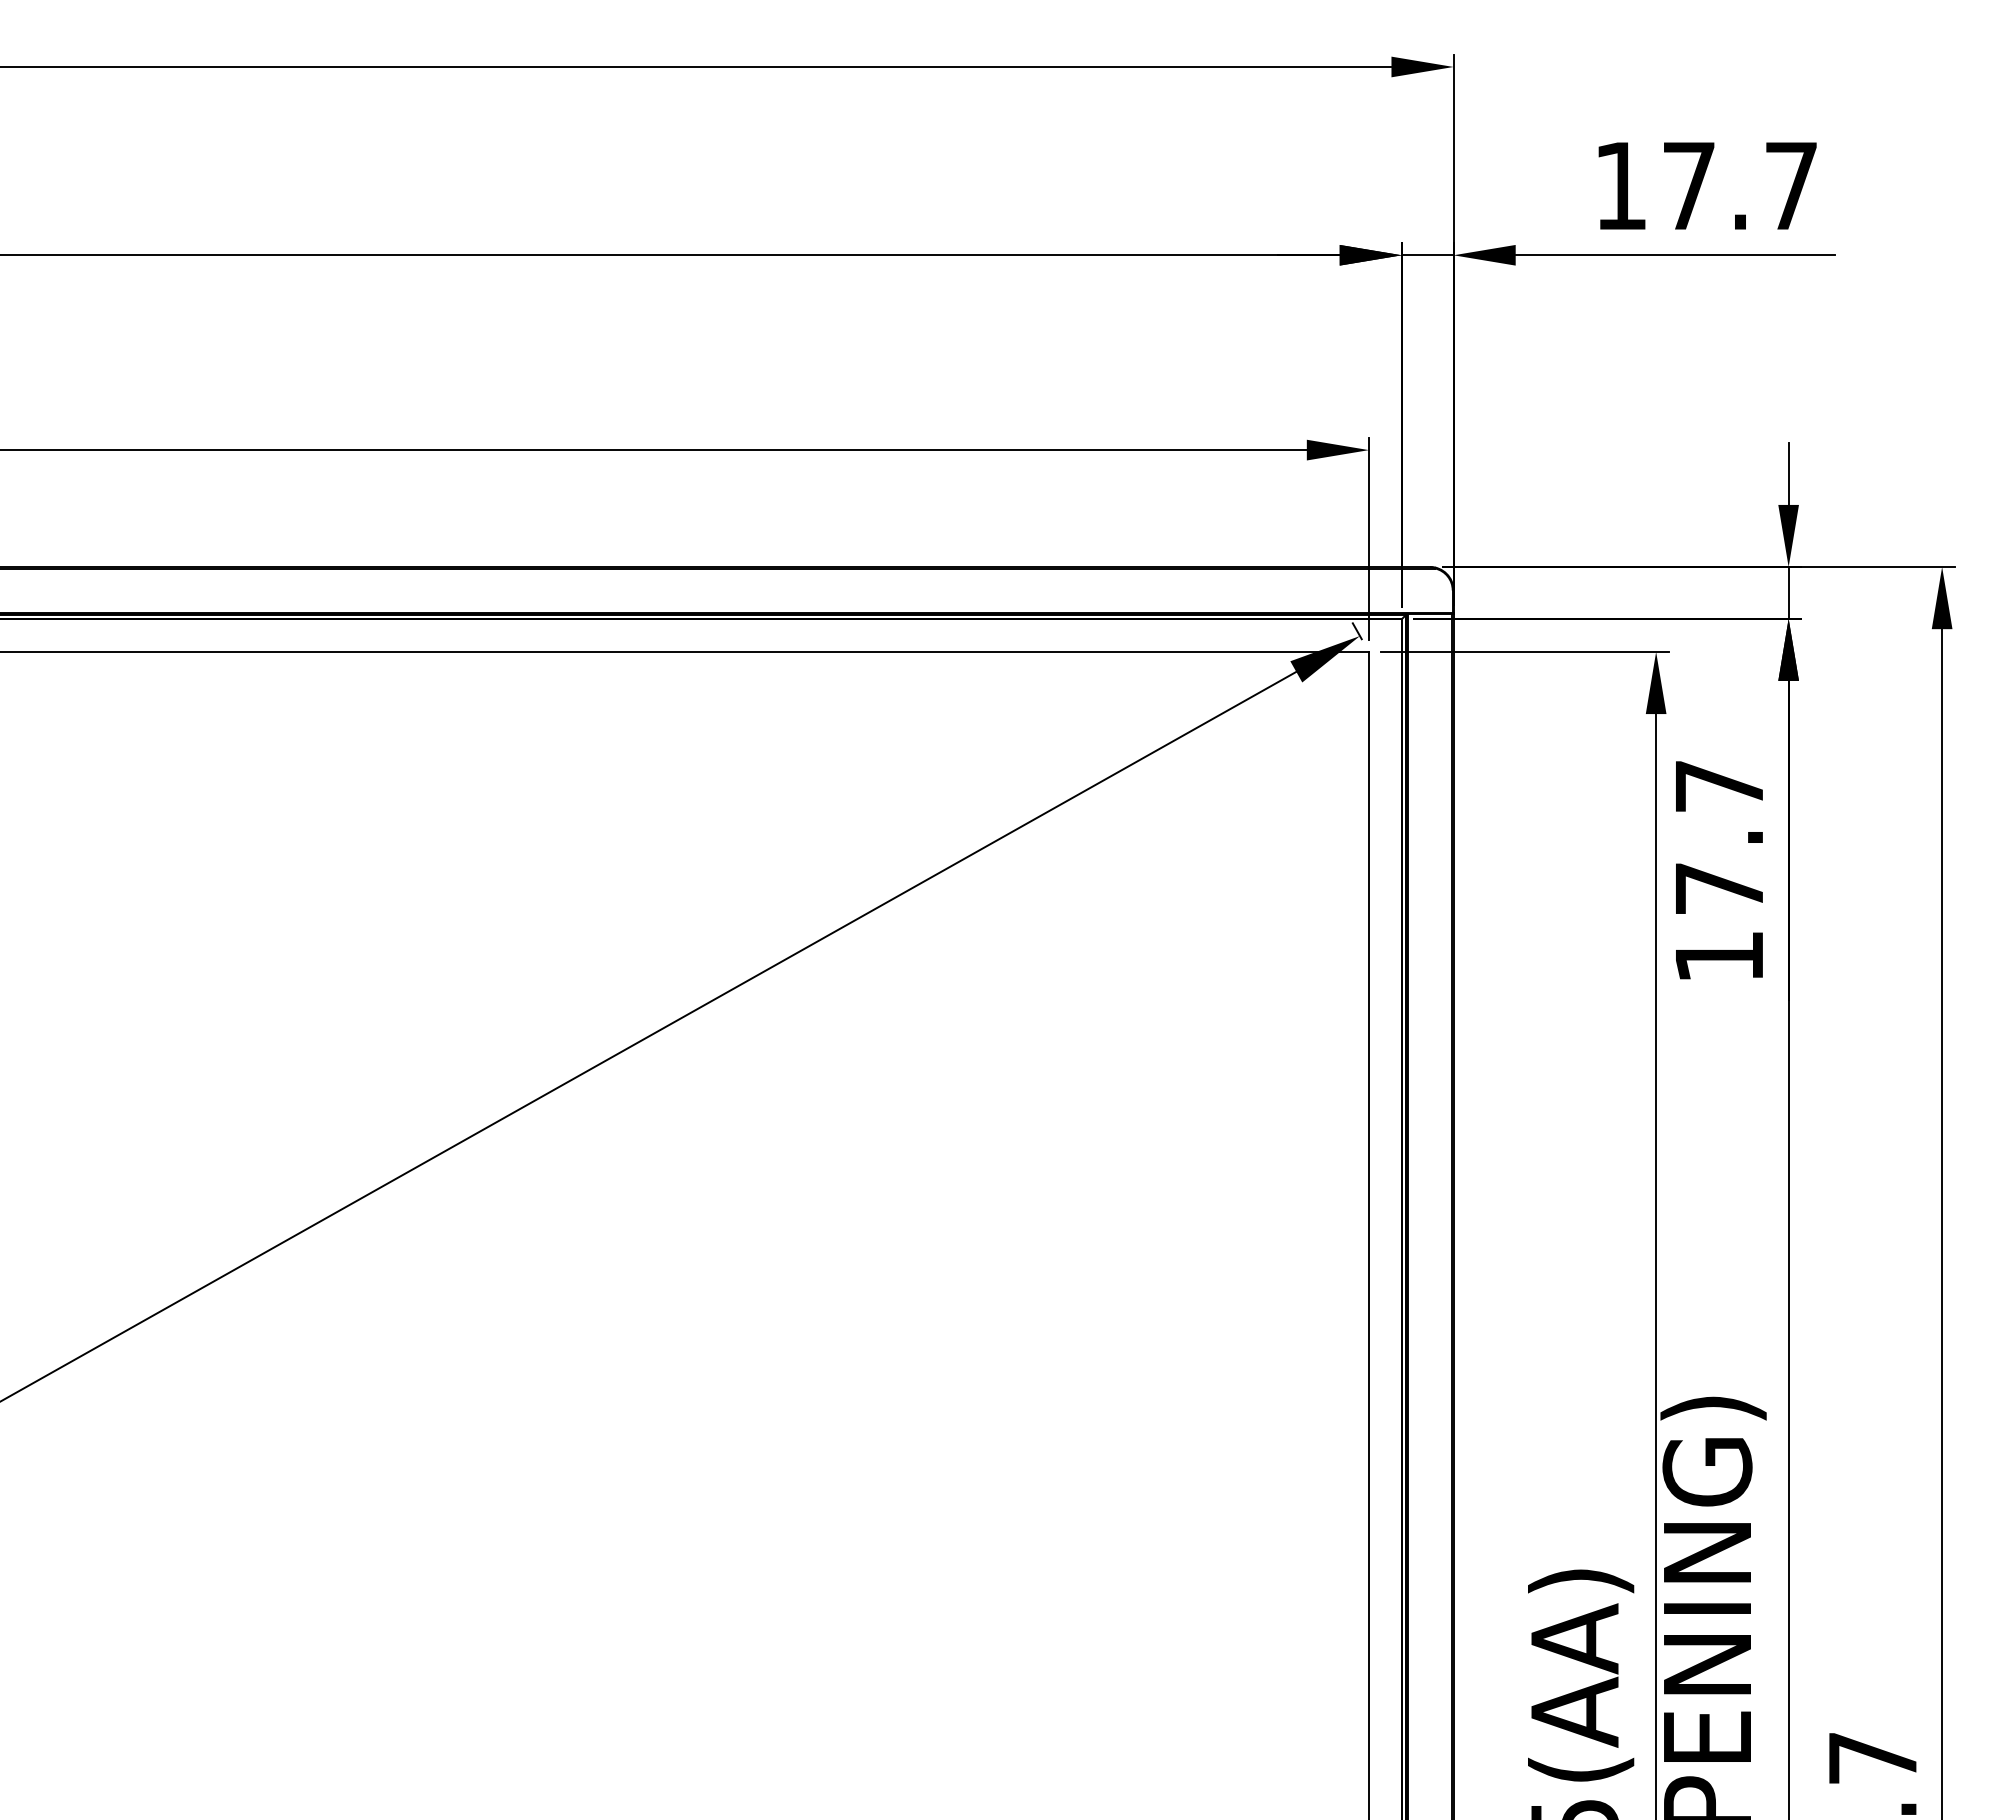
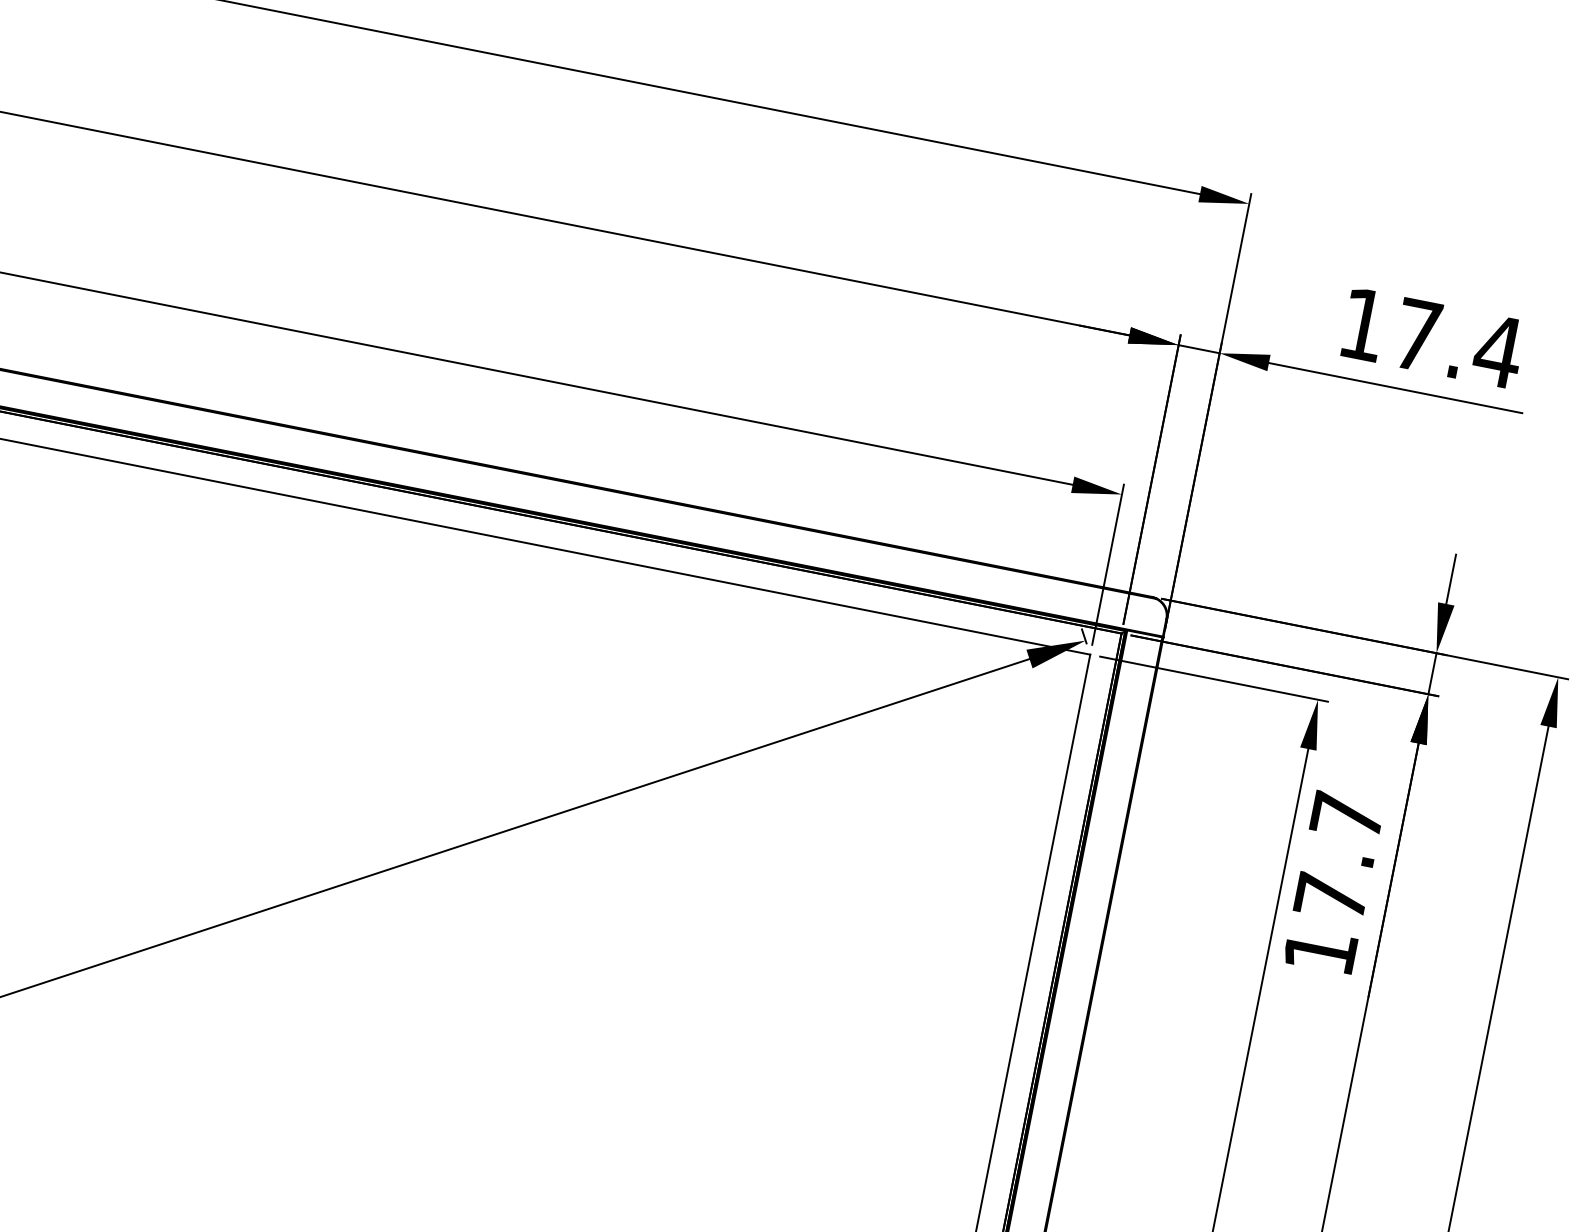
text: (1790, 185) -> (1497, 350), 17.7 -> 17.4

